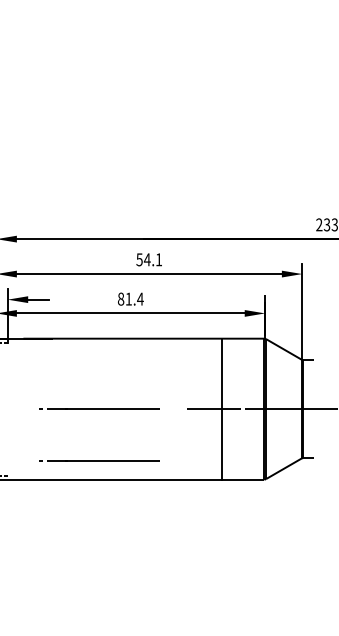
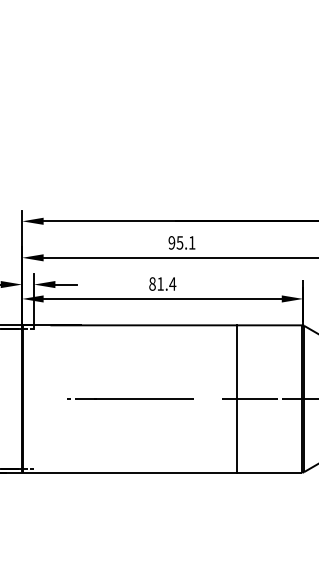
text: (143, 259) -> (175, 242), 54.1 -> 95.1
line: (222, 408) -> (237, 398), moved
line: (99, 460) -> (129, 452), removed

